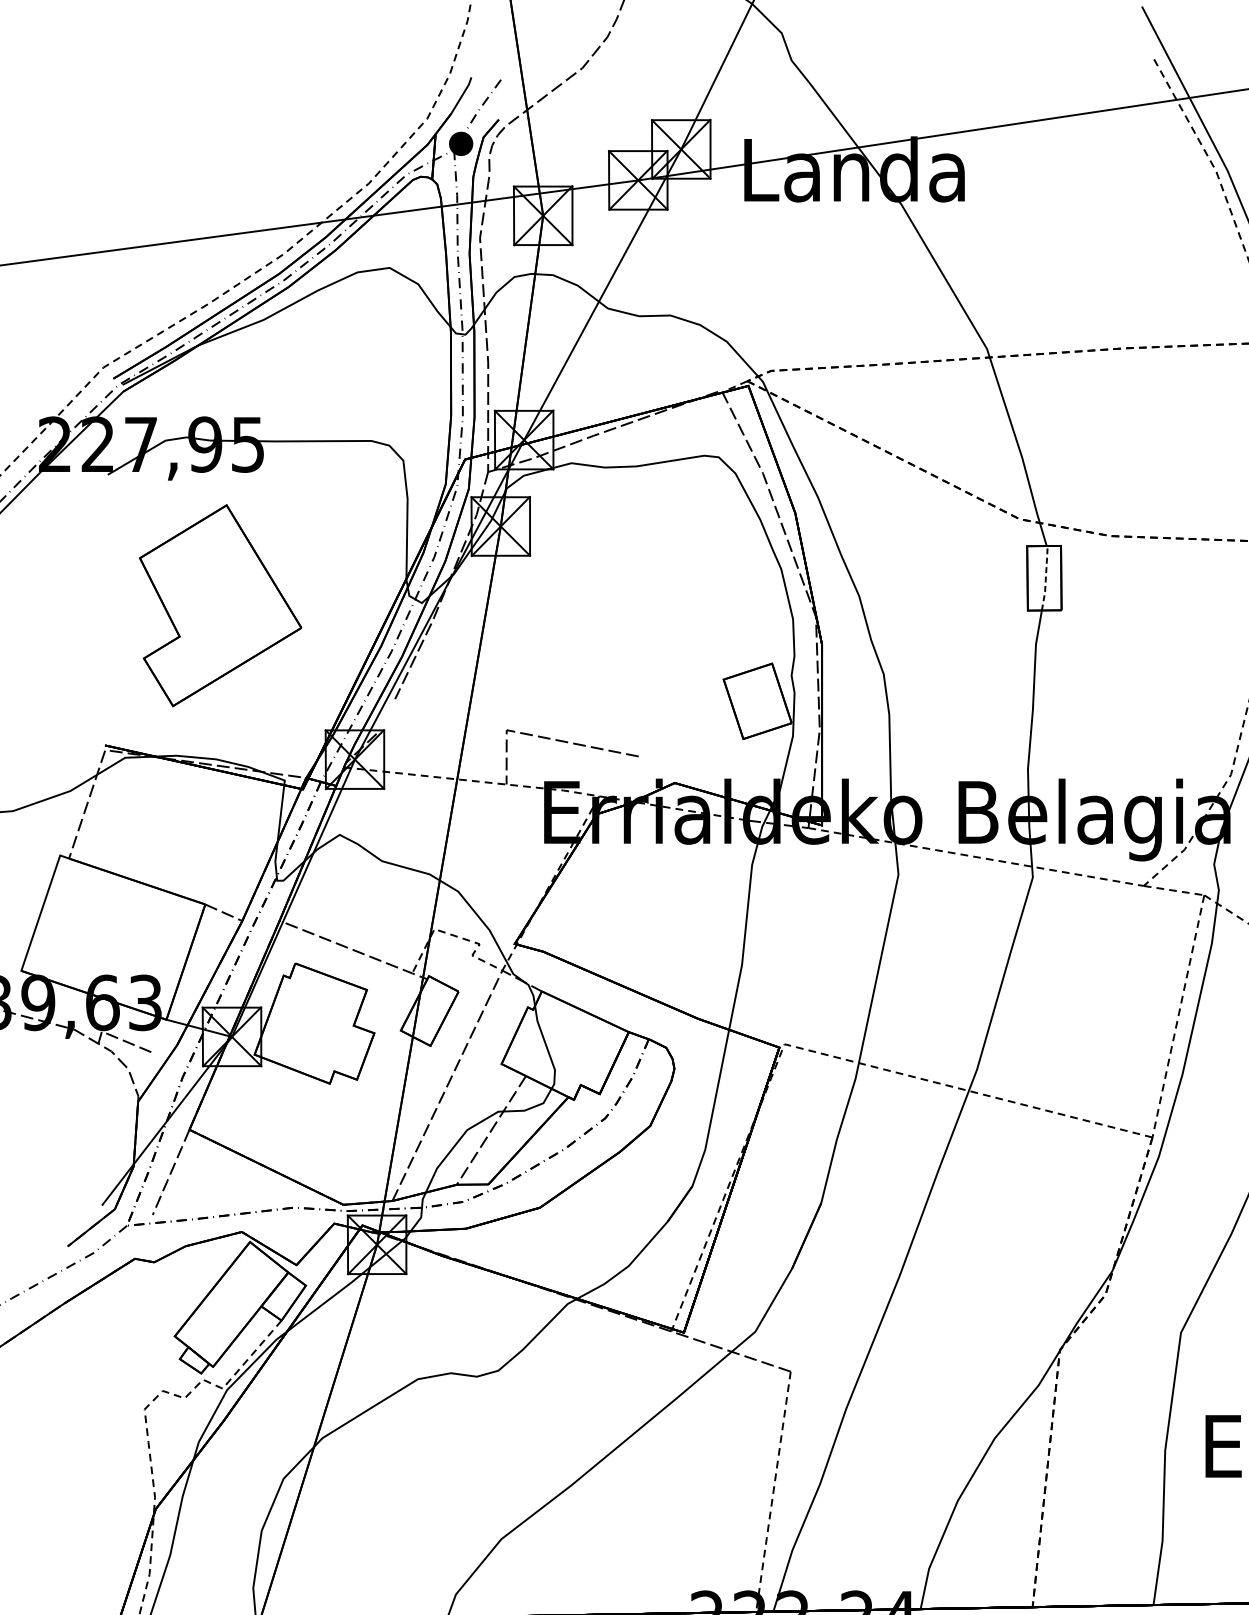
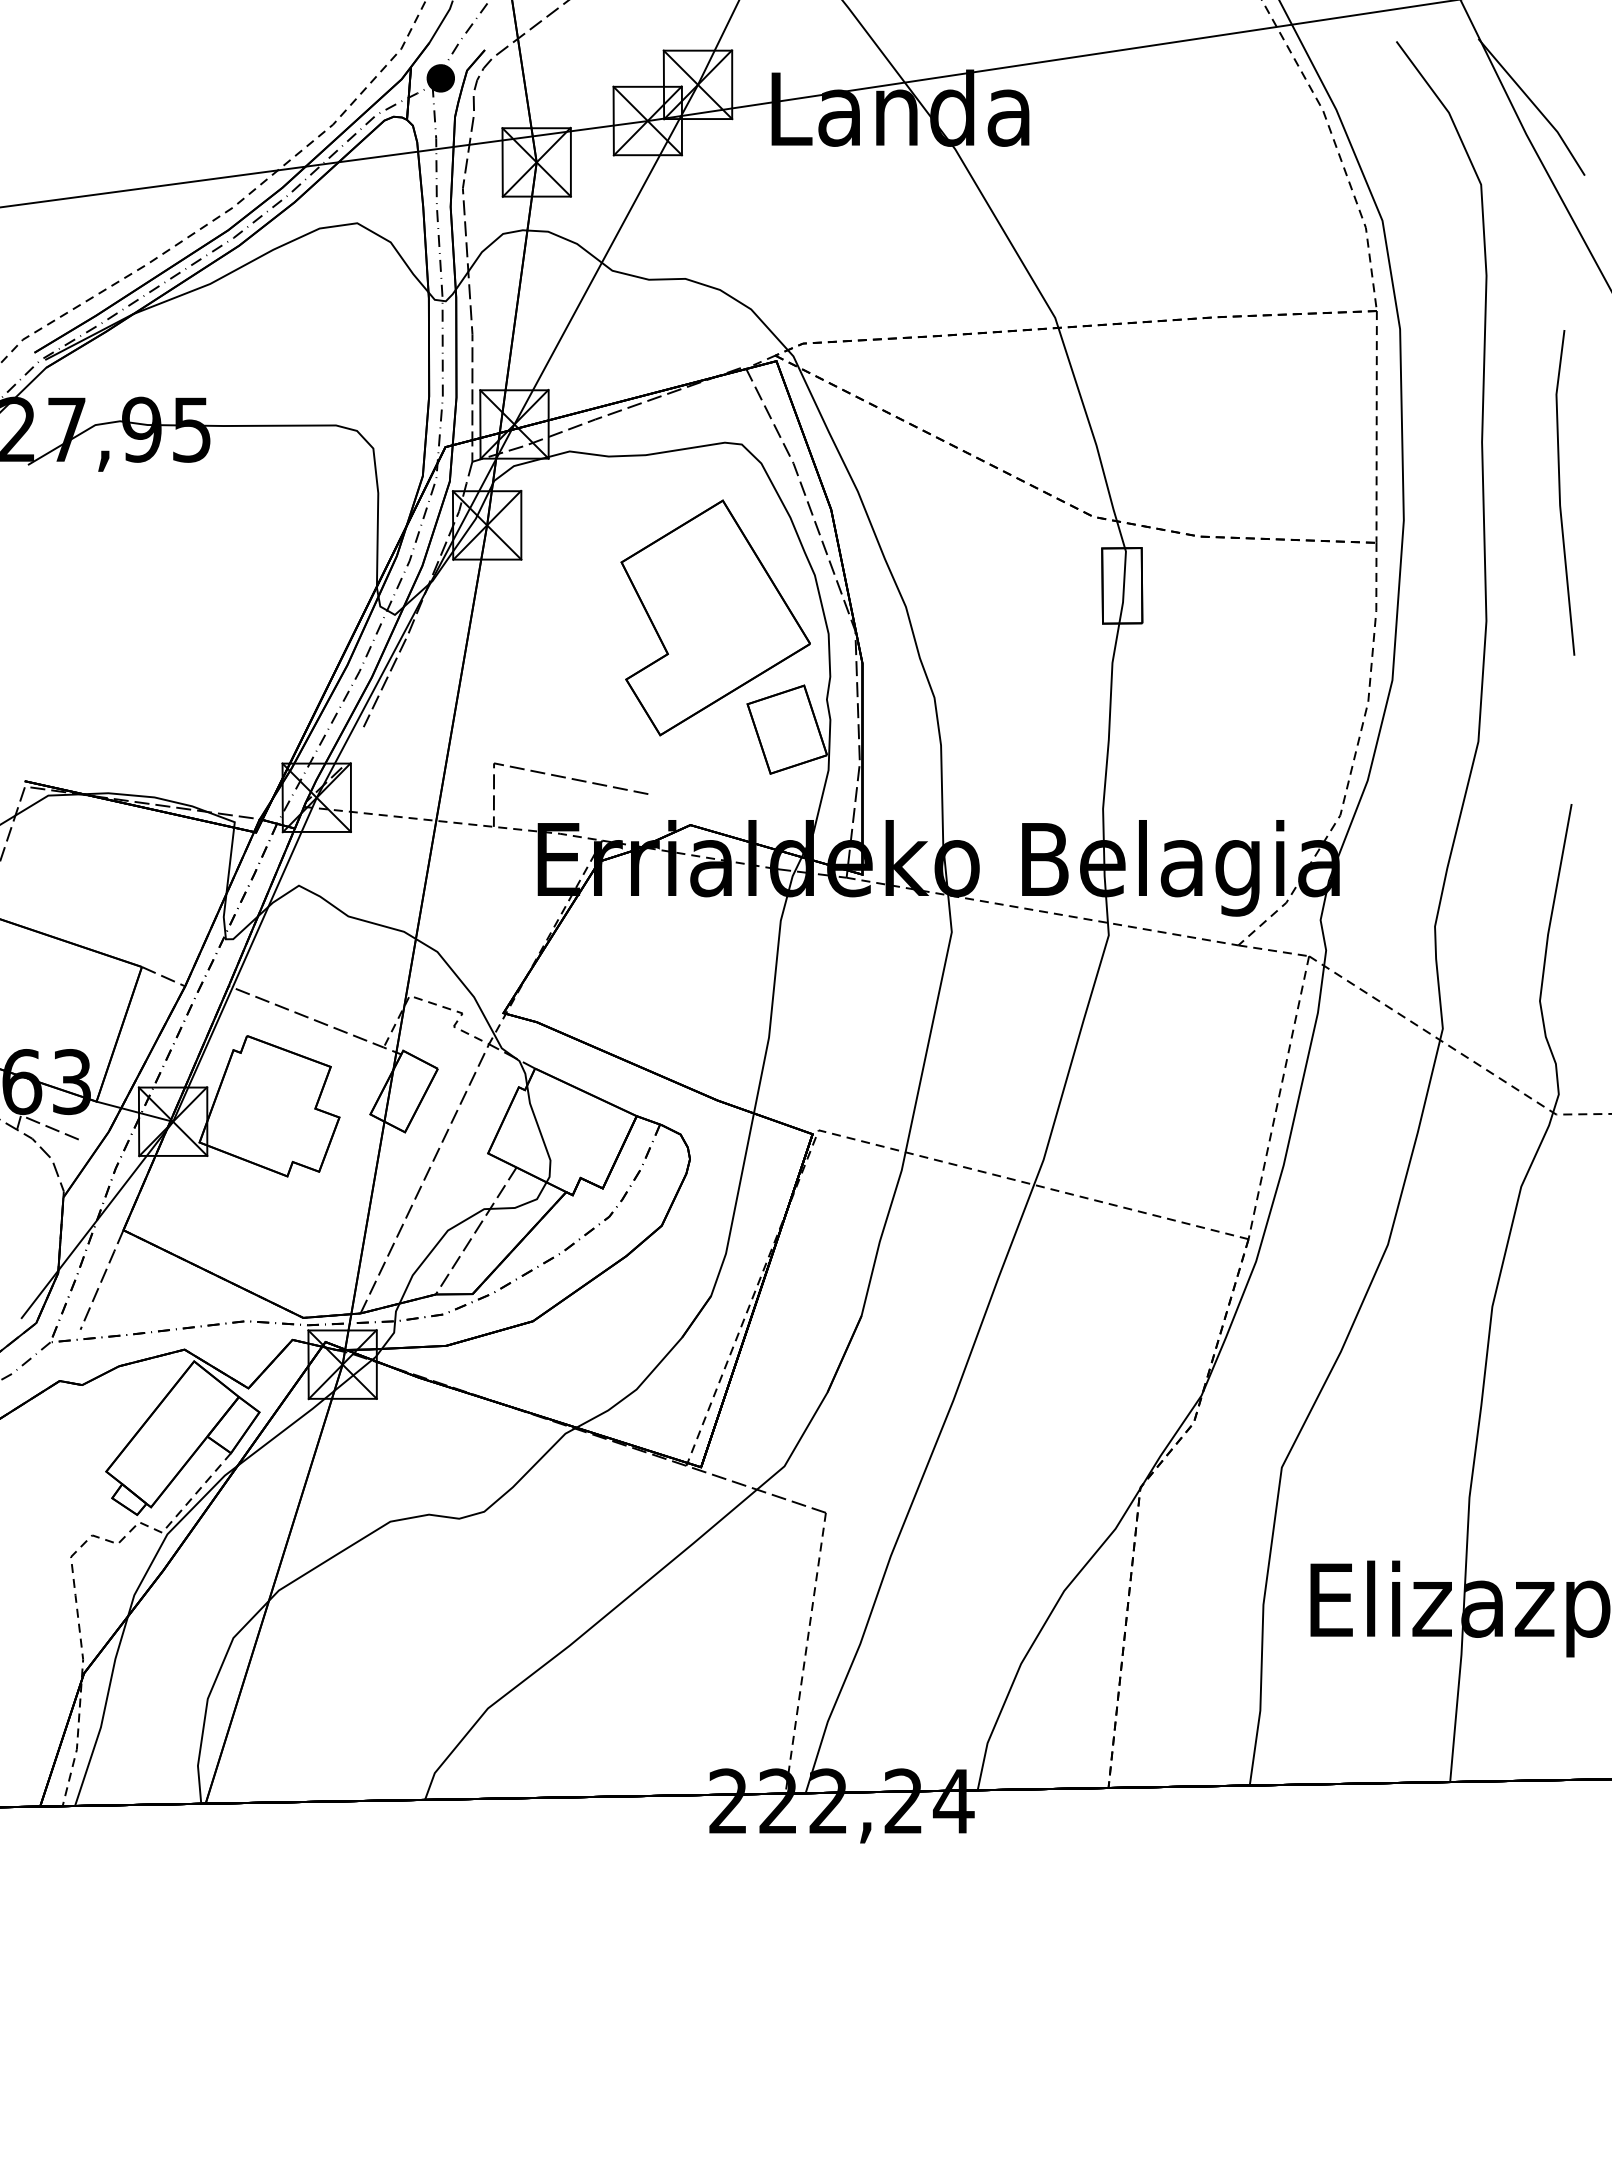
line: (1046, 577) -> (1124, 585), dashed -> solid
part: (220, 605) -> (715, 617), moved

